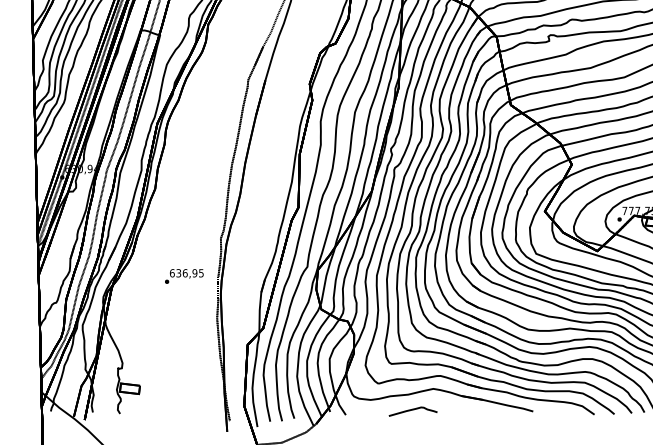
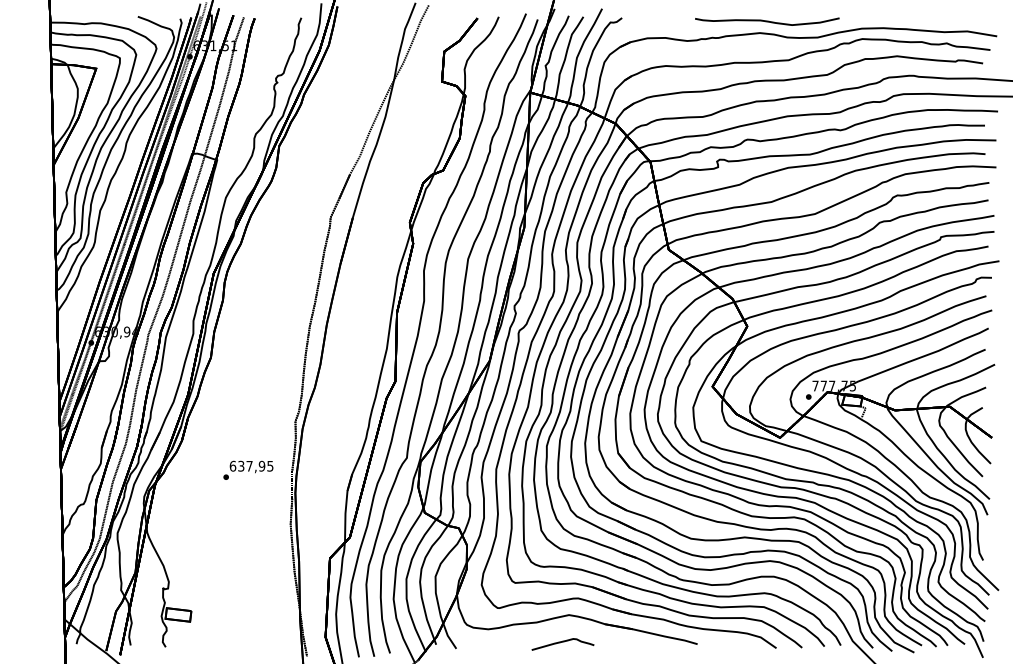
text: (185, 272) -> (249, 465), 636,95 -> 637,95
curve: (412, 410) -> (562, 642), moved

